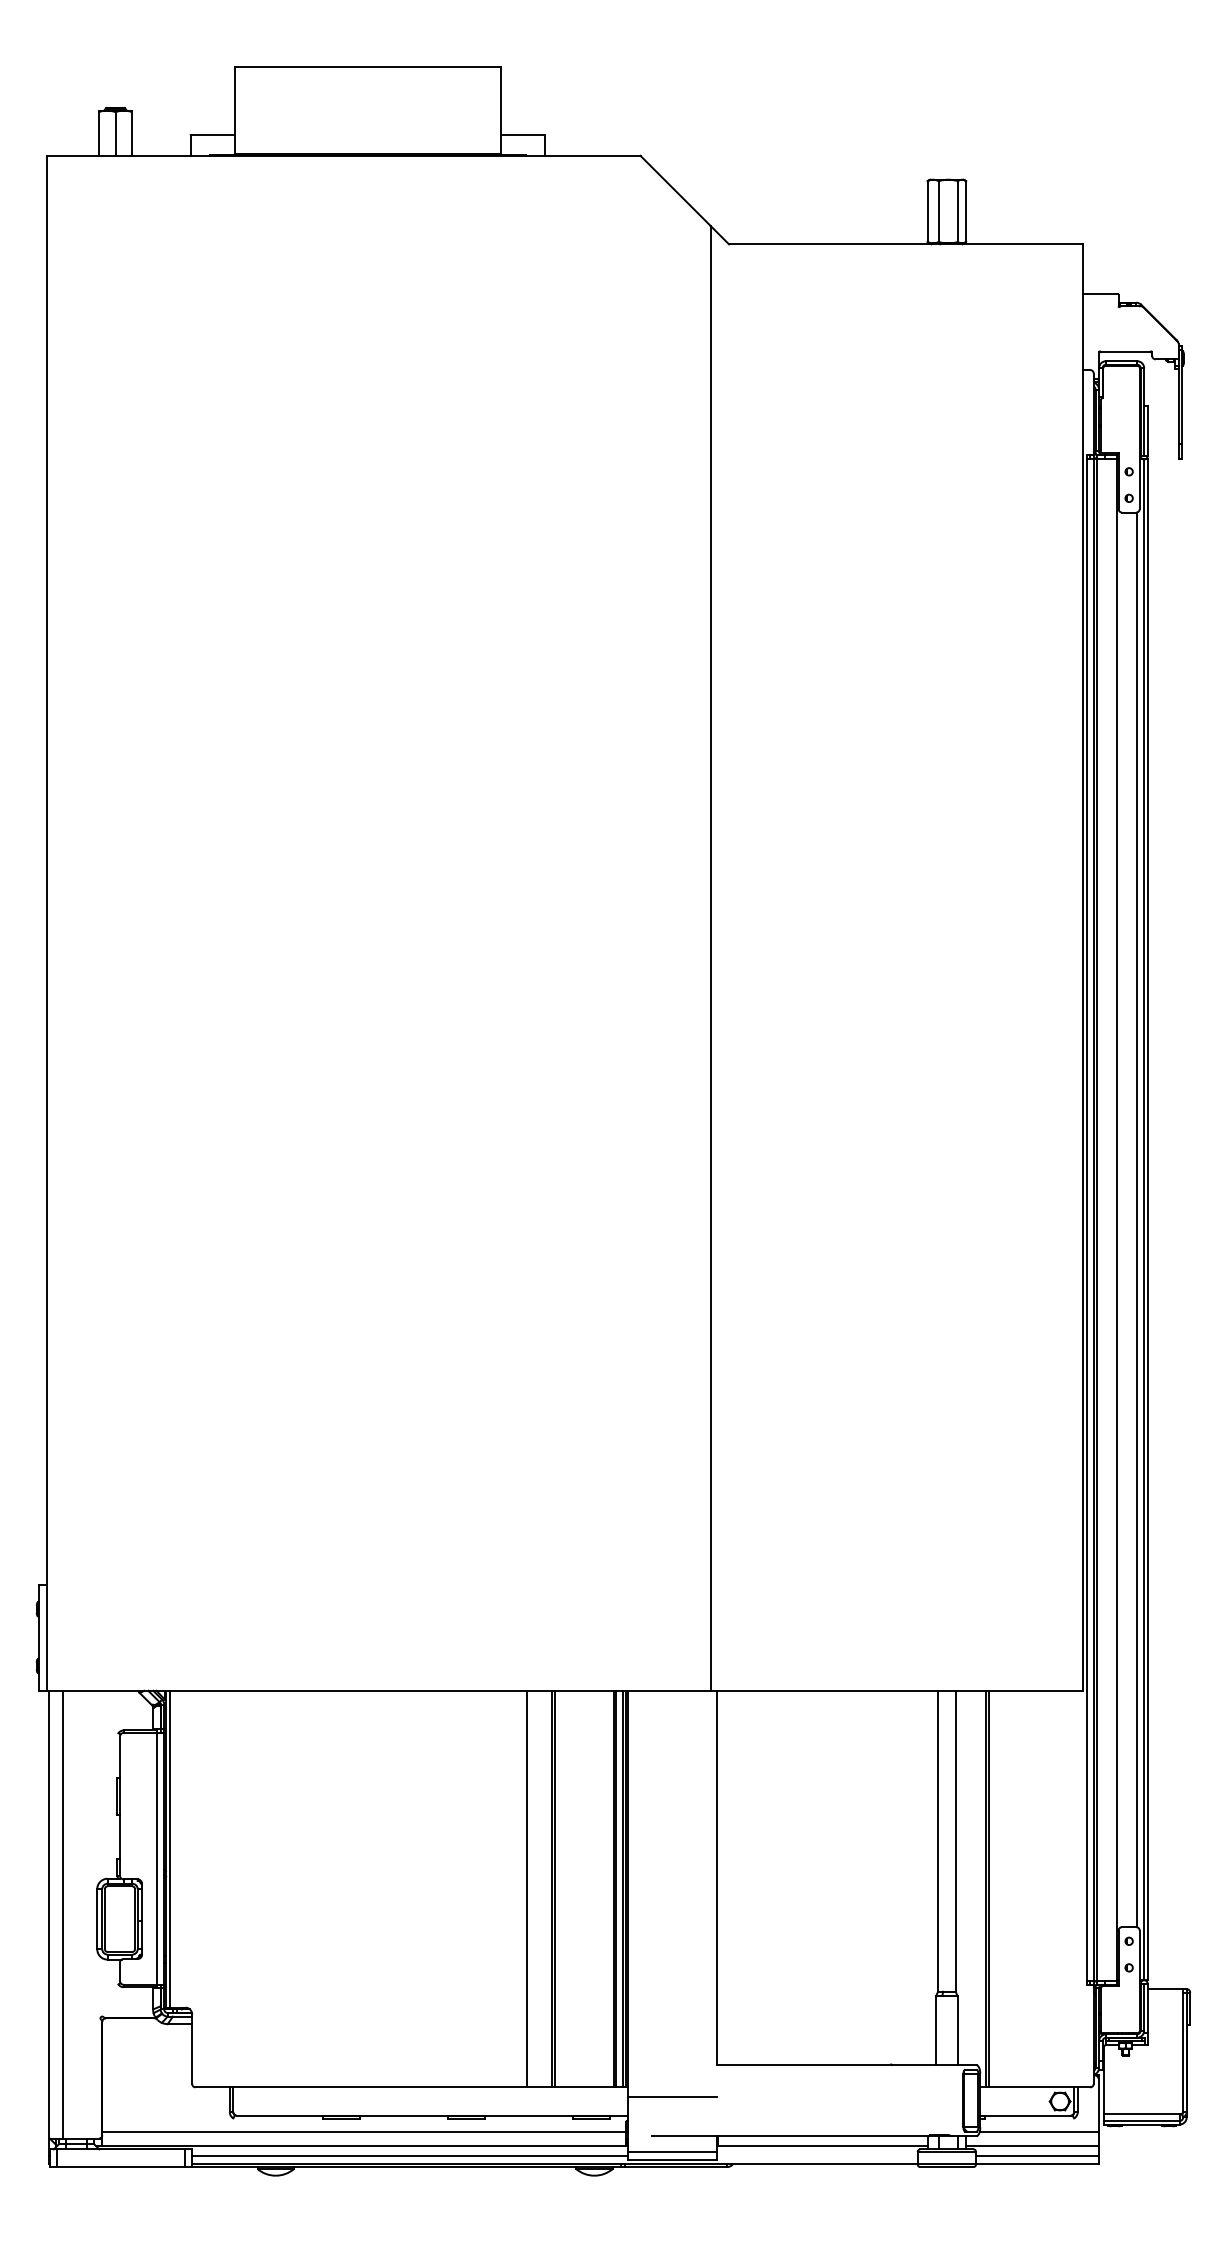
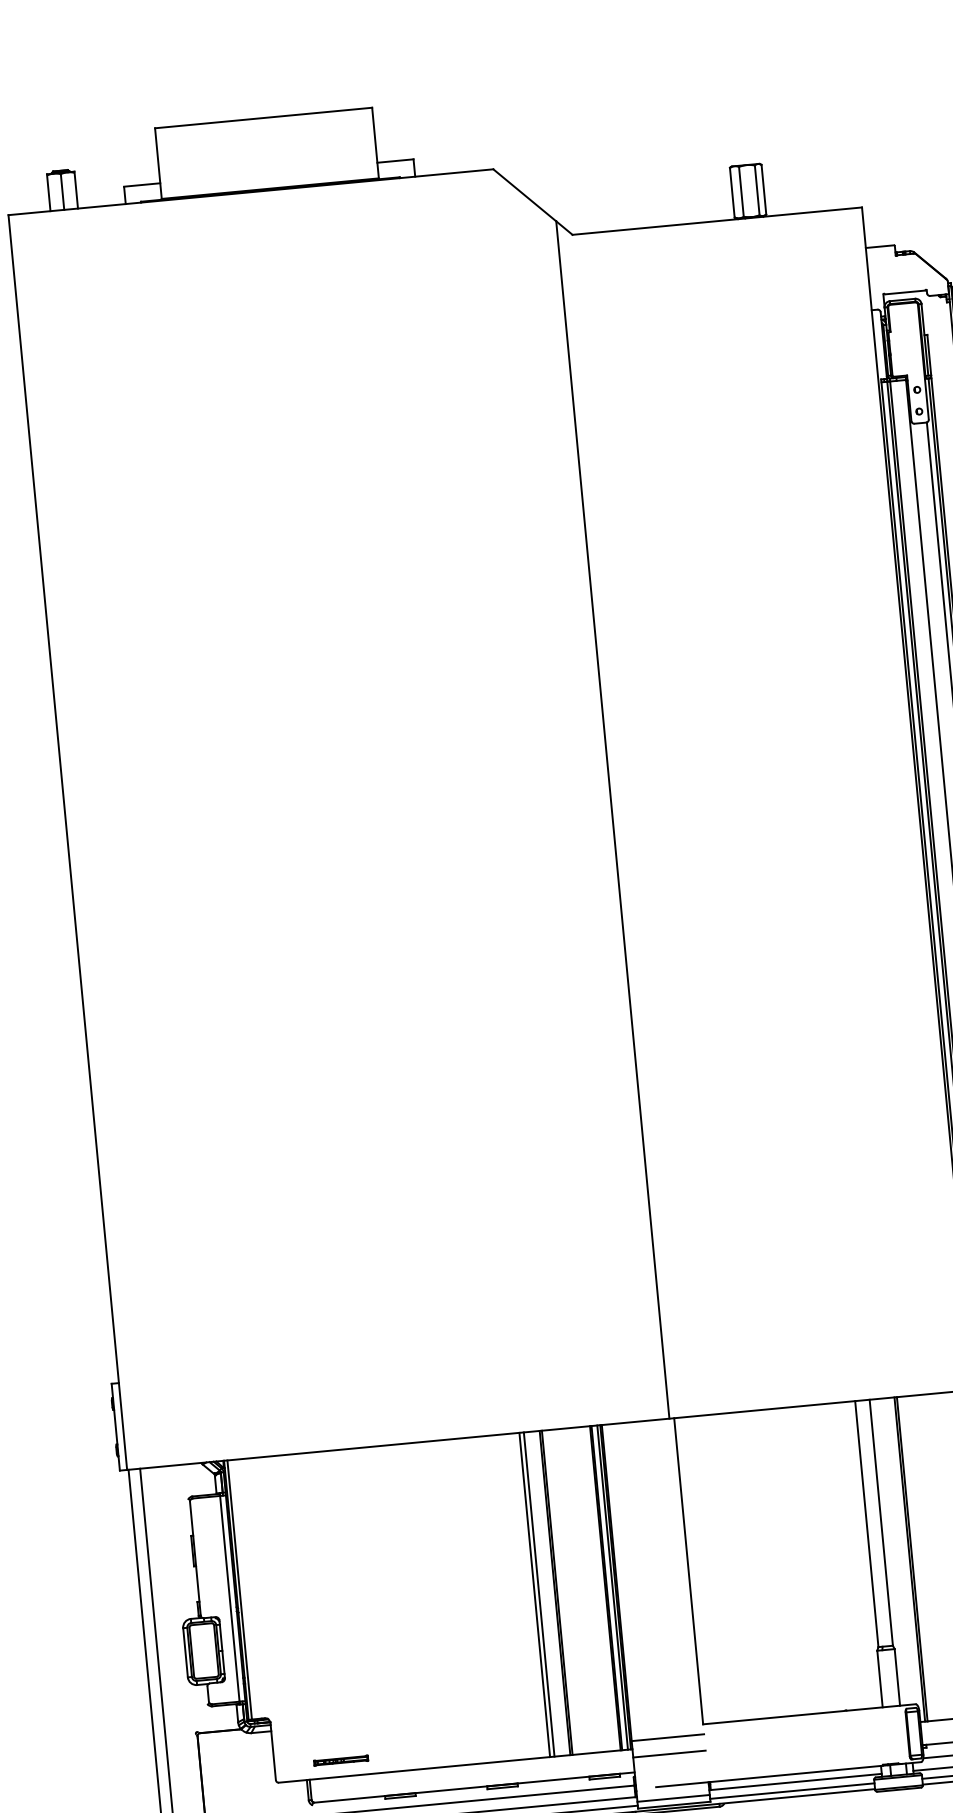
line: (532, 1888) -> (538, 1594), added
part: (273, 2067) -> (341, 1760), added
line: (672, 2077) -> (668, 1737), added
line: (816, 2156) -> (791, 1791), added

